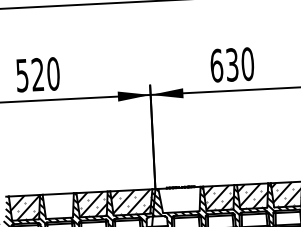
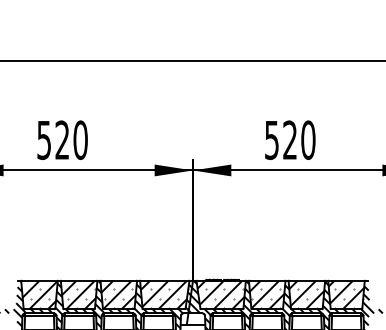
text: (224, 65) -> (280, 140), 630 -> 520
hatch: (179, 199) -> (220, 294), added
hatch: (58, 205) -> (78, 294), added

